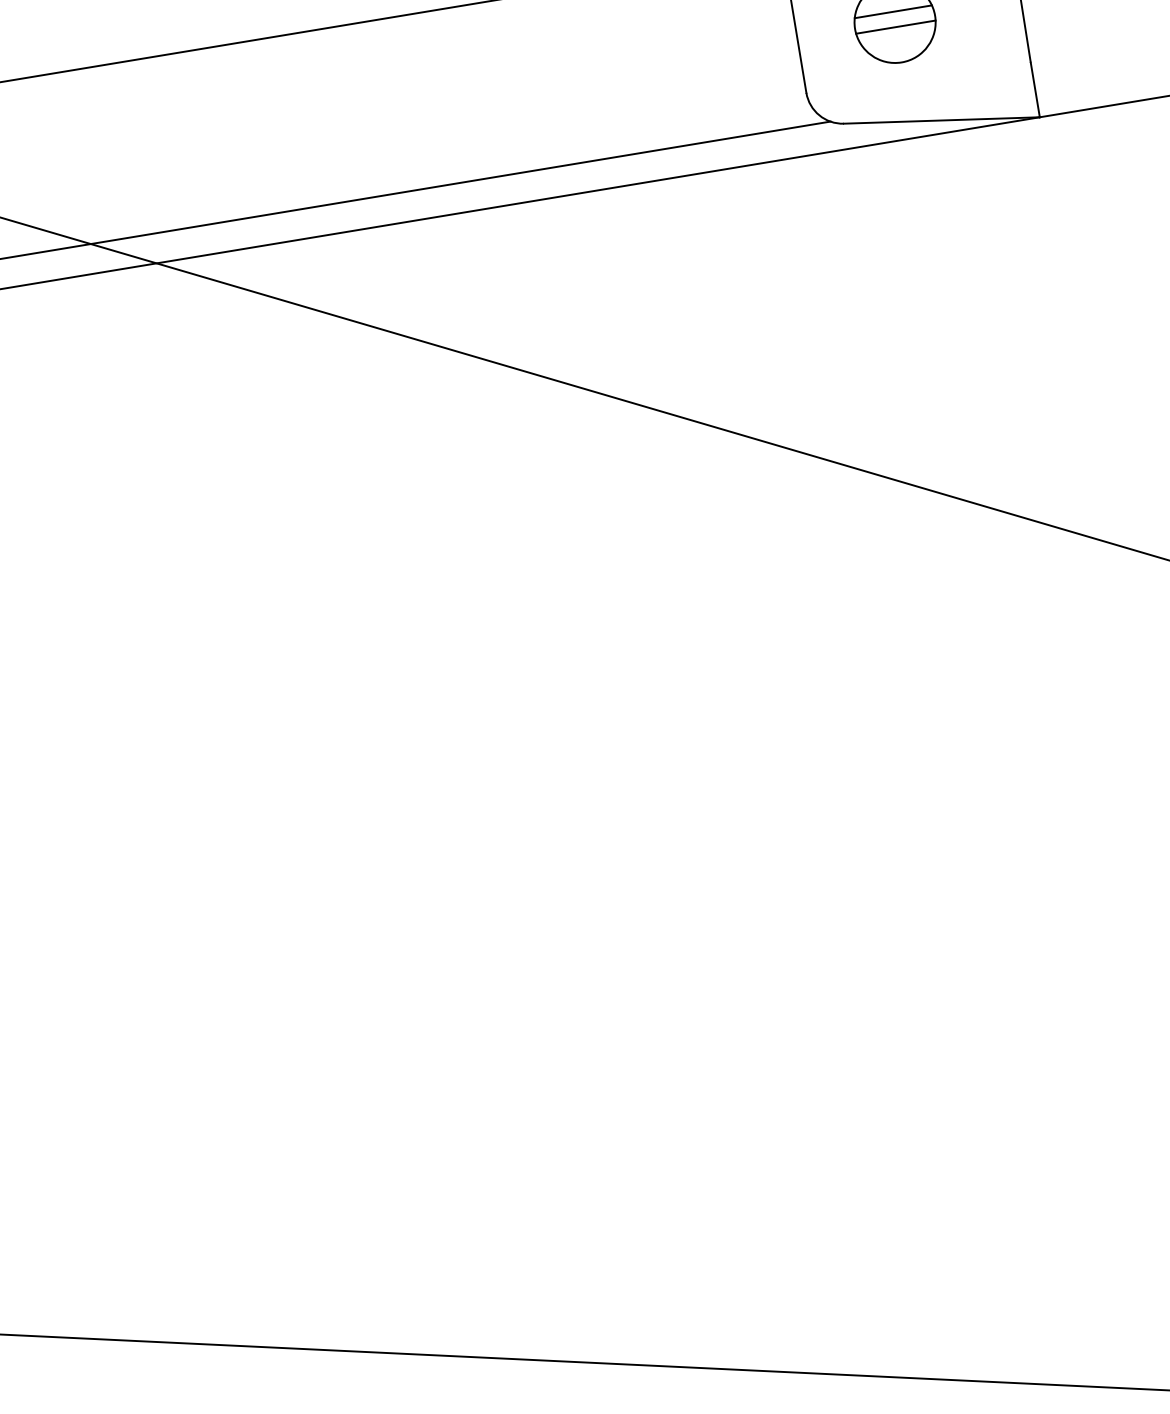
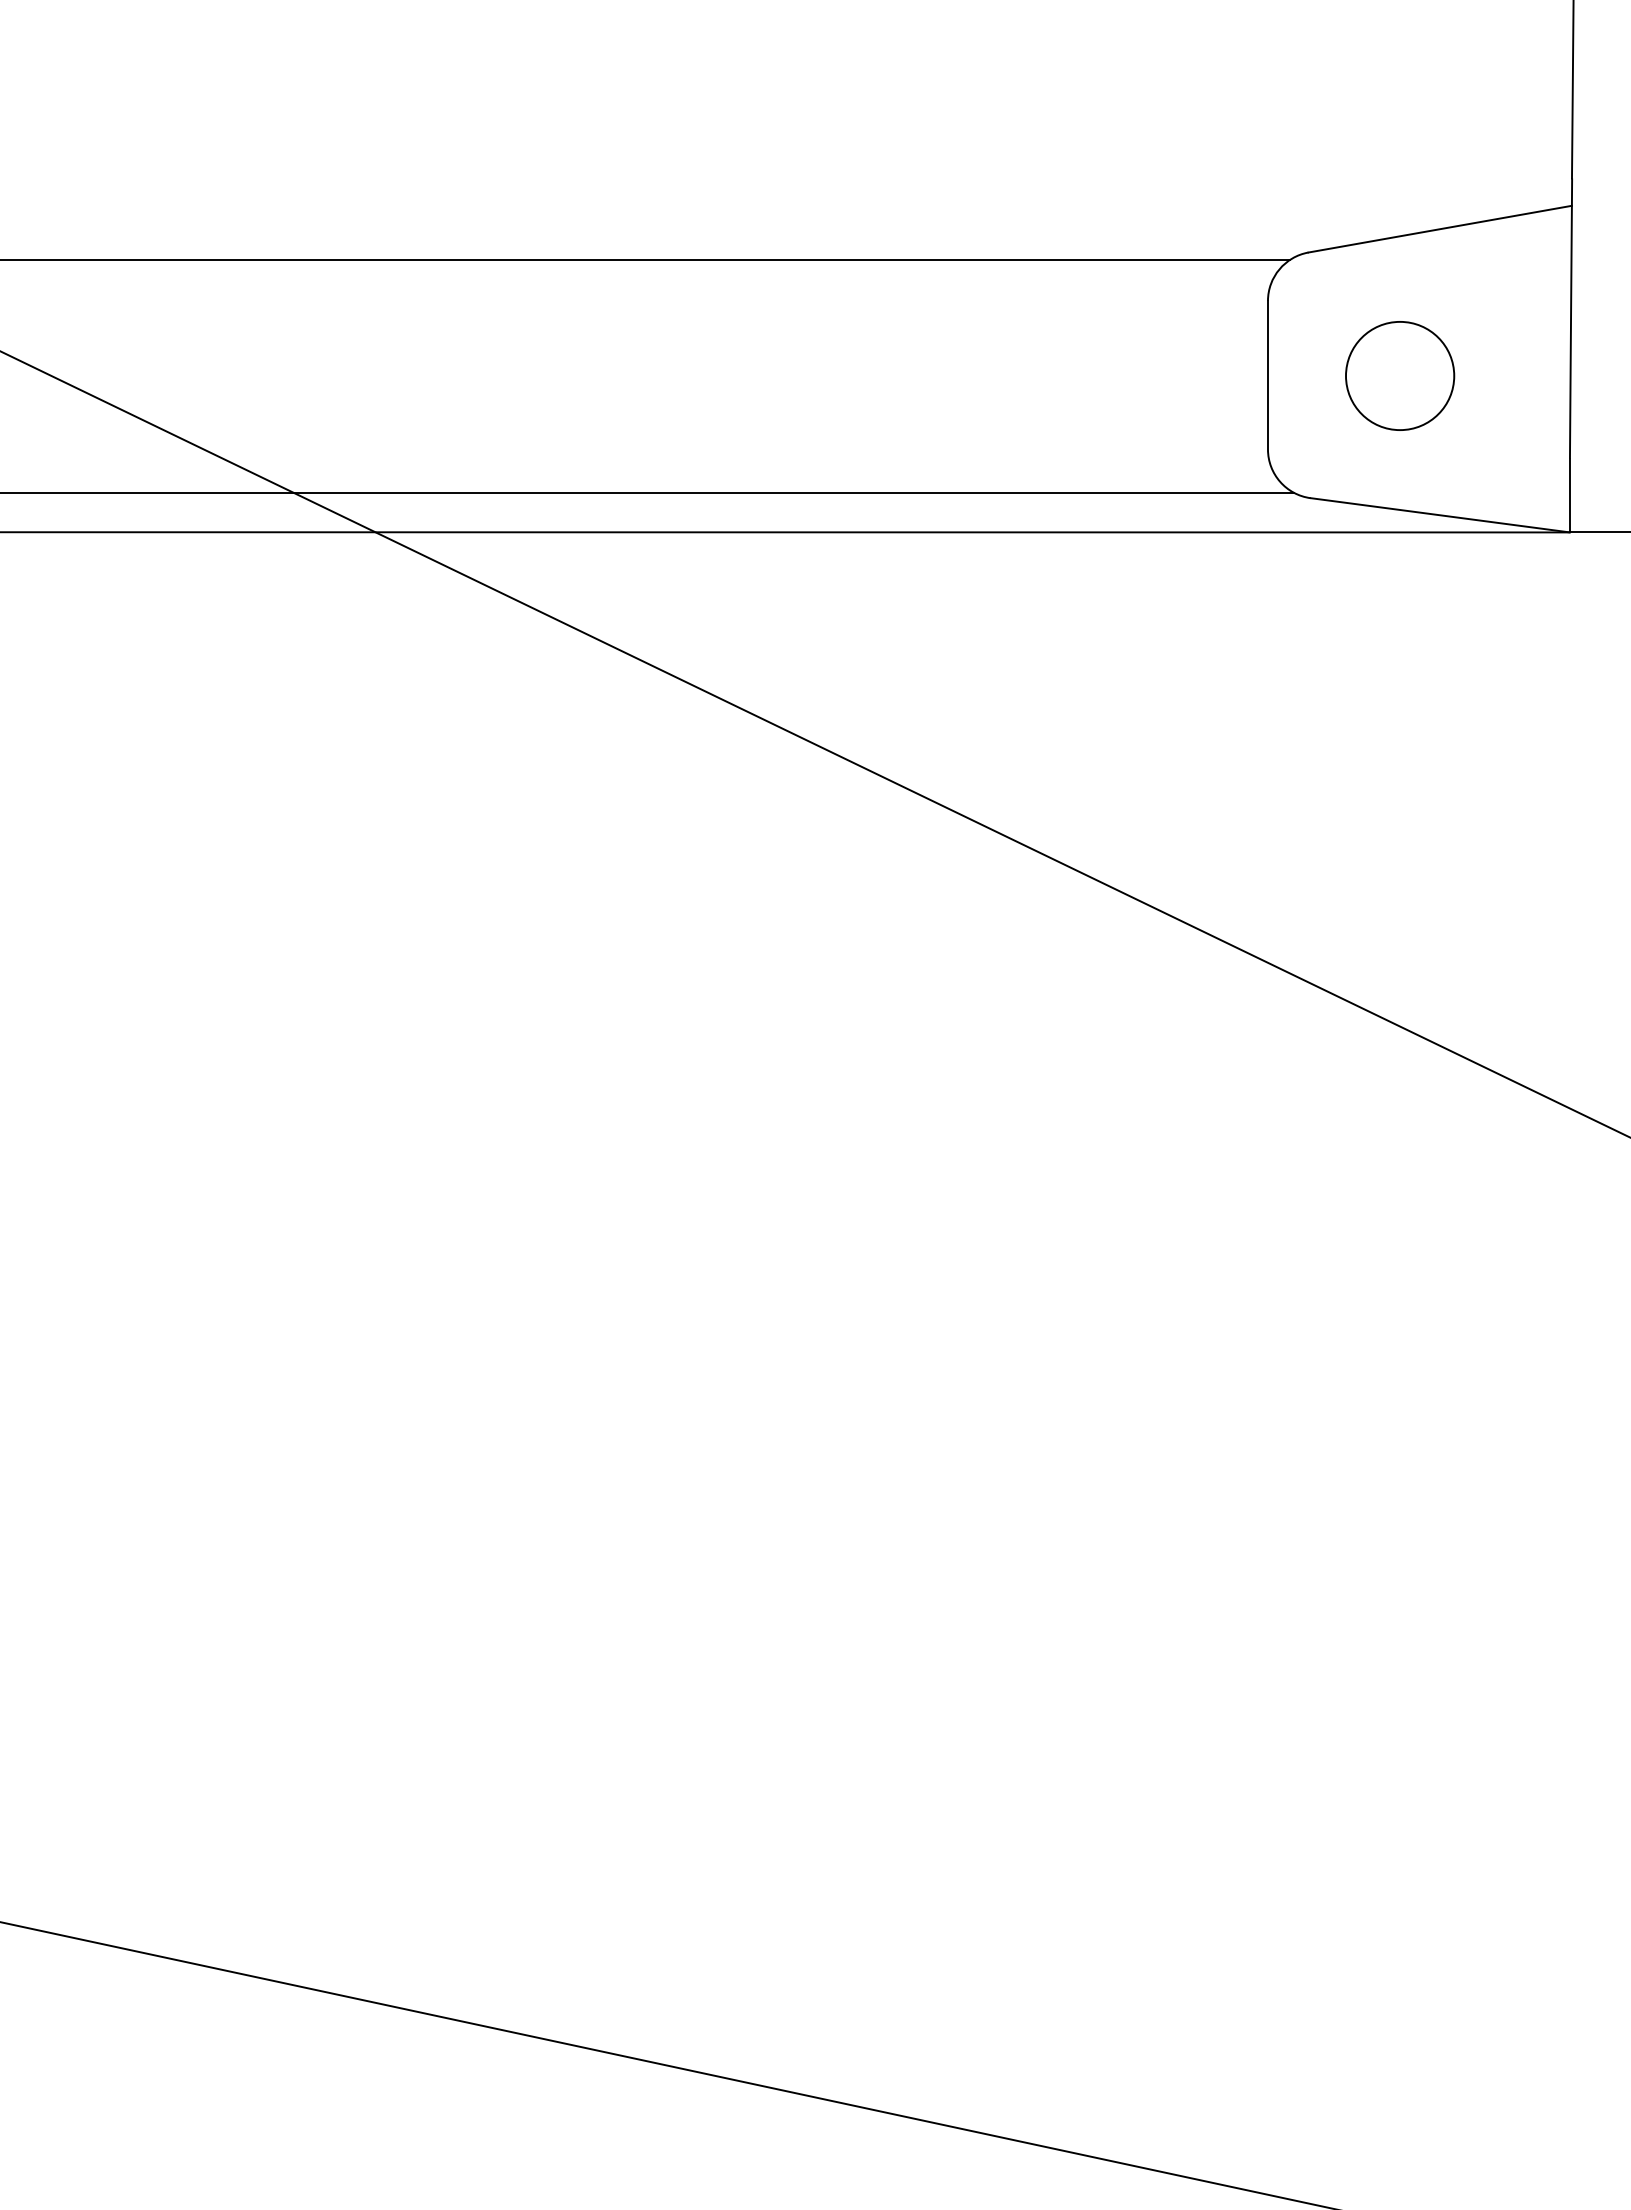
line: (892, 11) -> (1399, 361), removed
line: (895, 27) -> (1399, 382), removed

